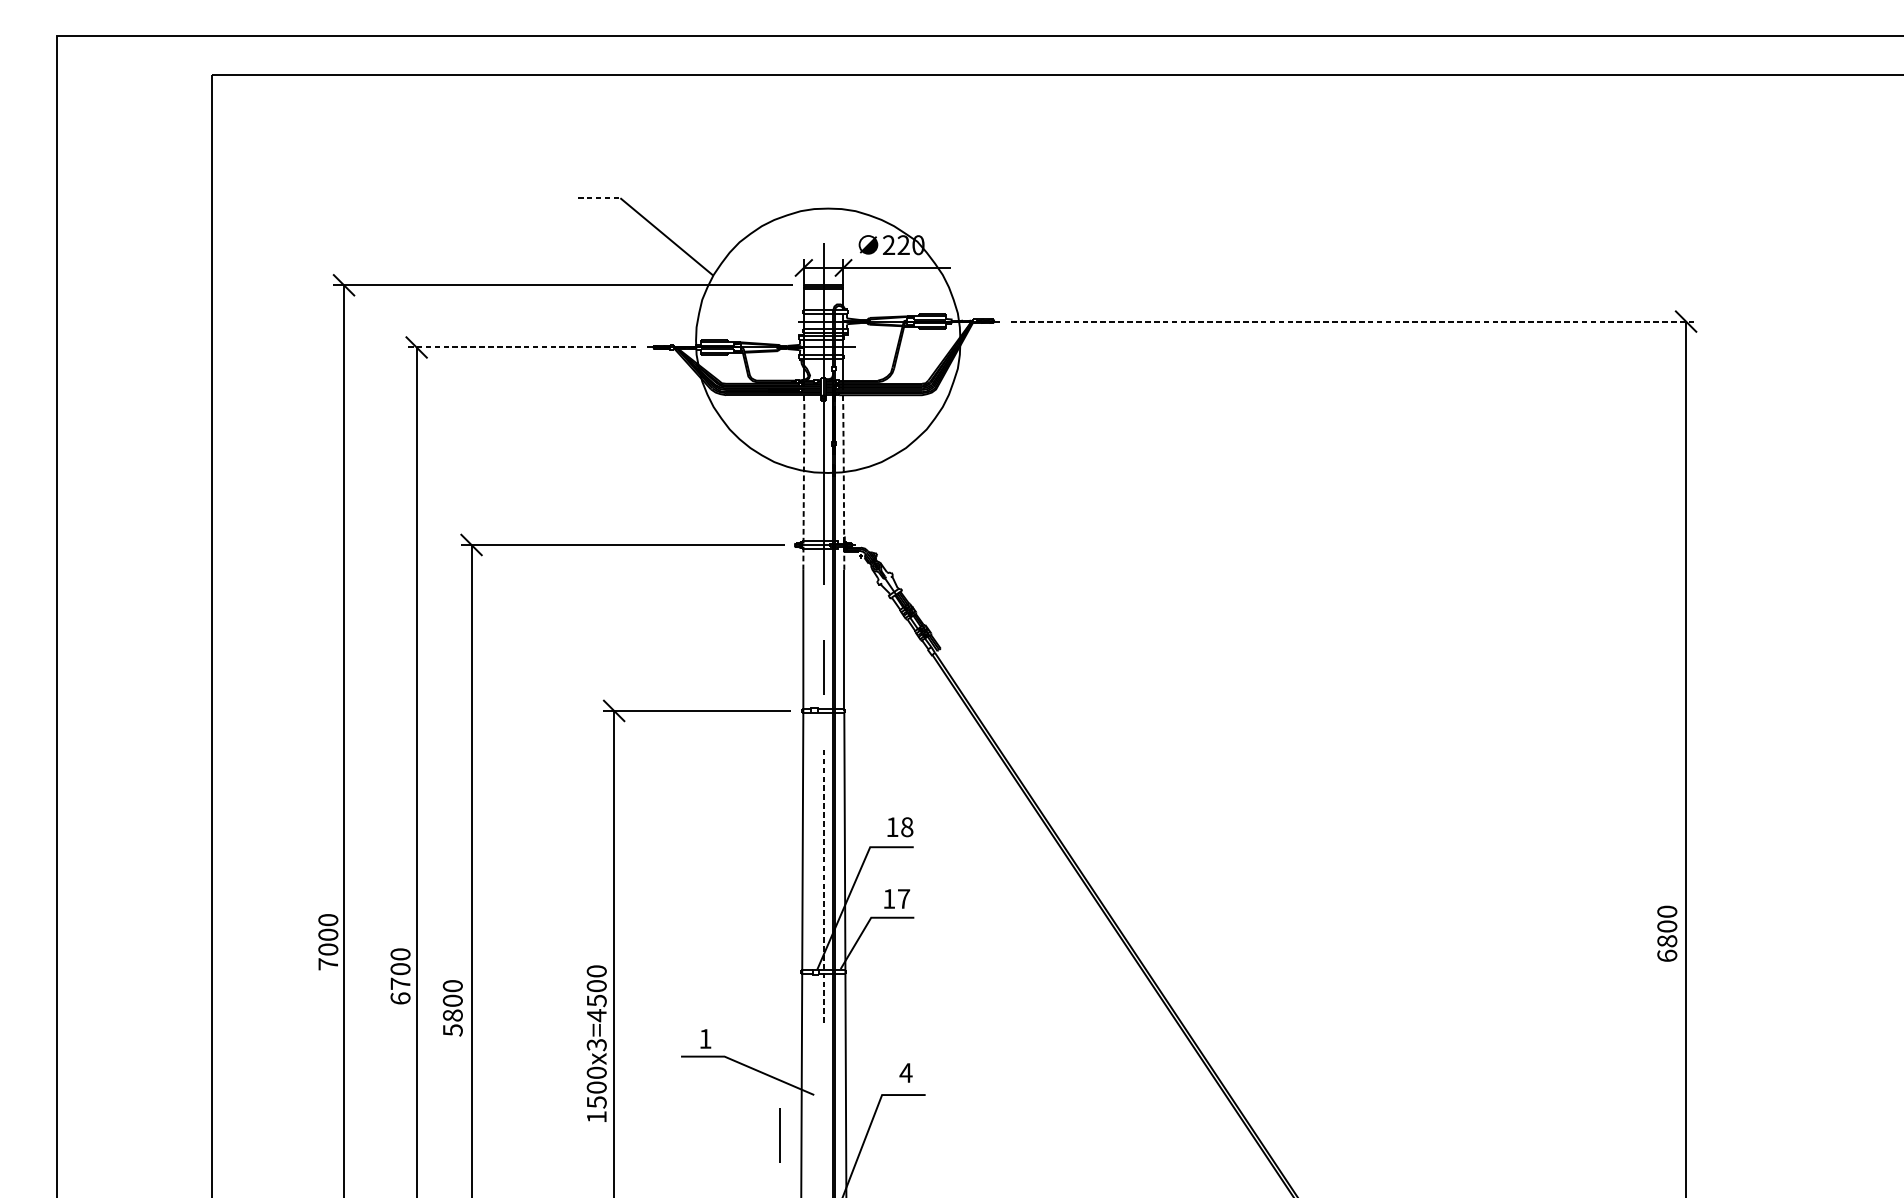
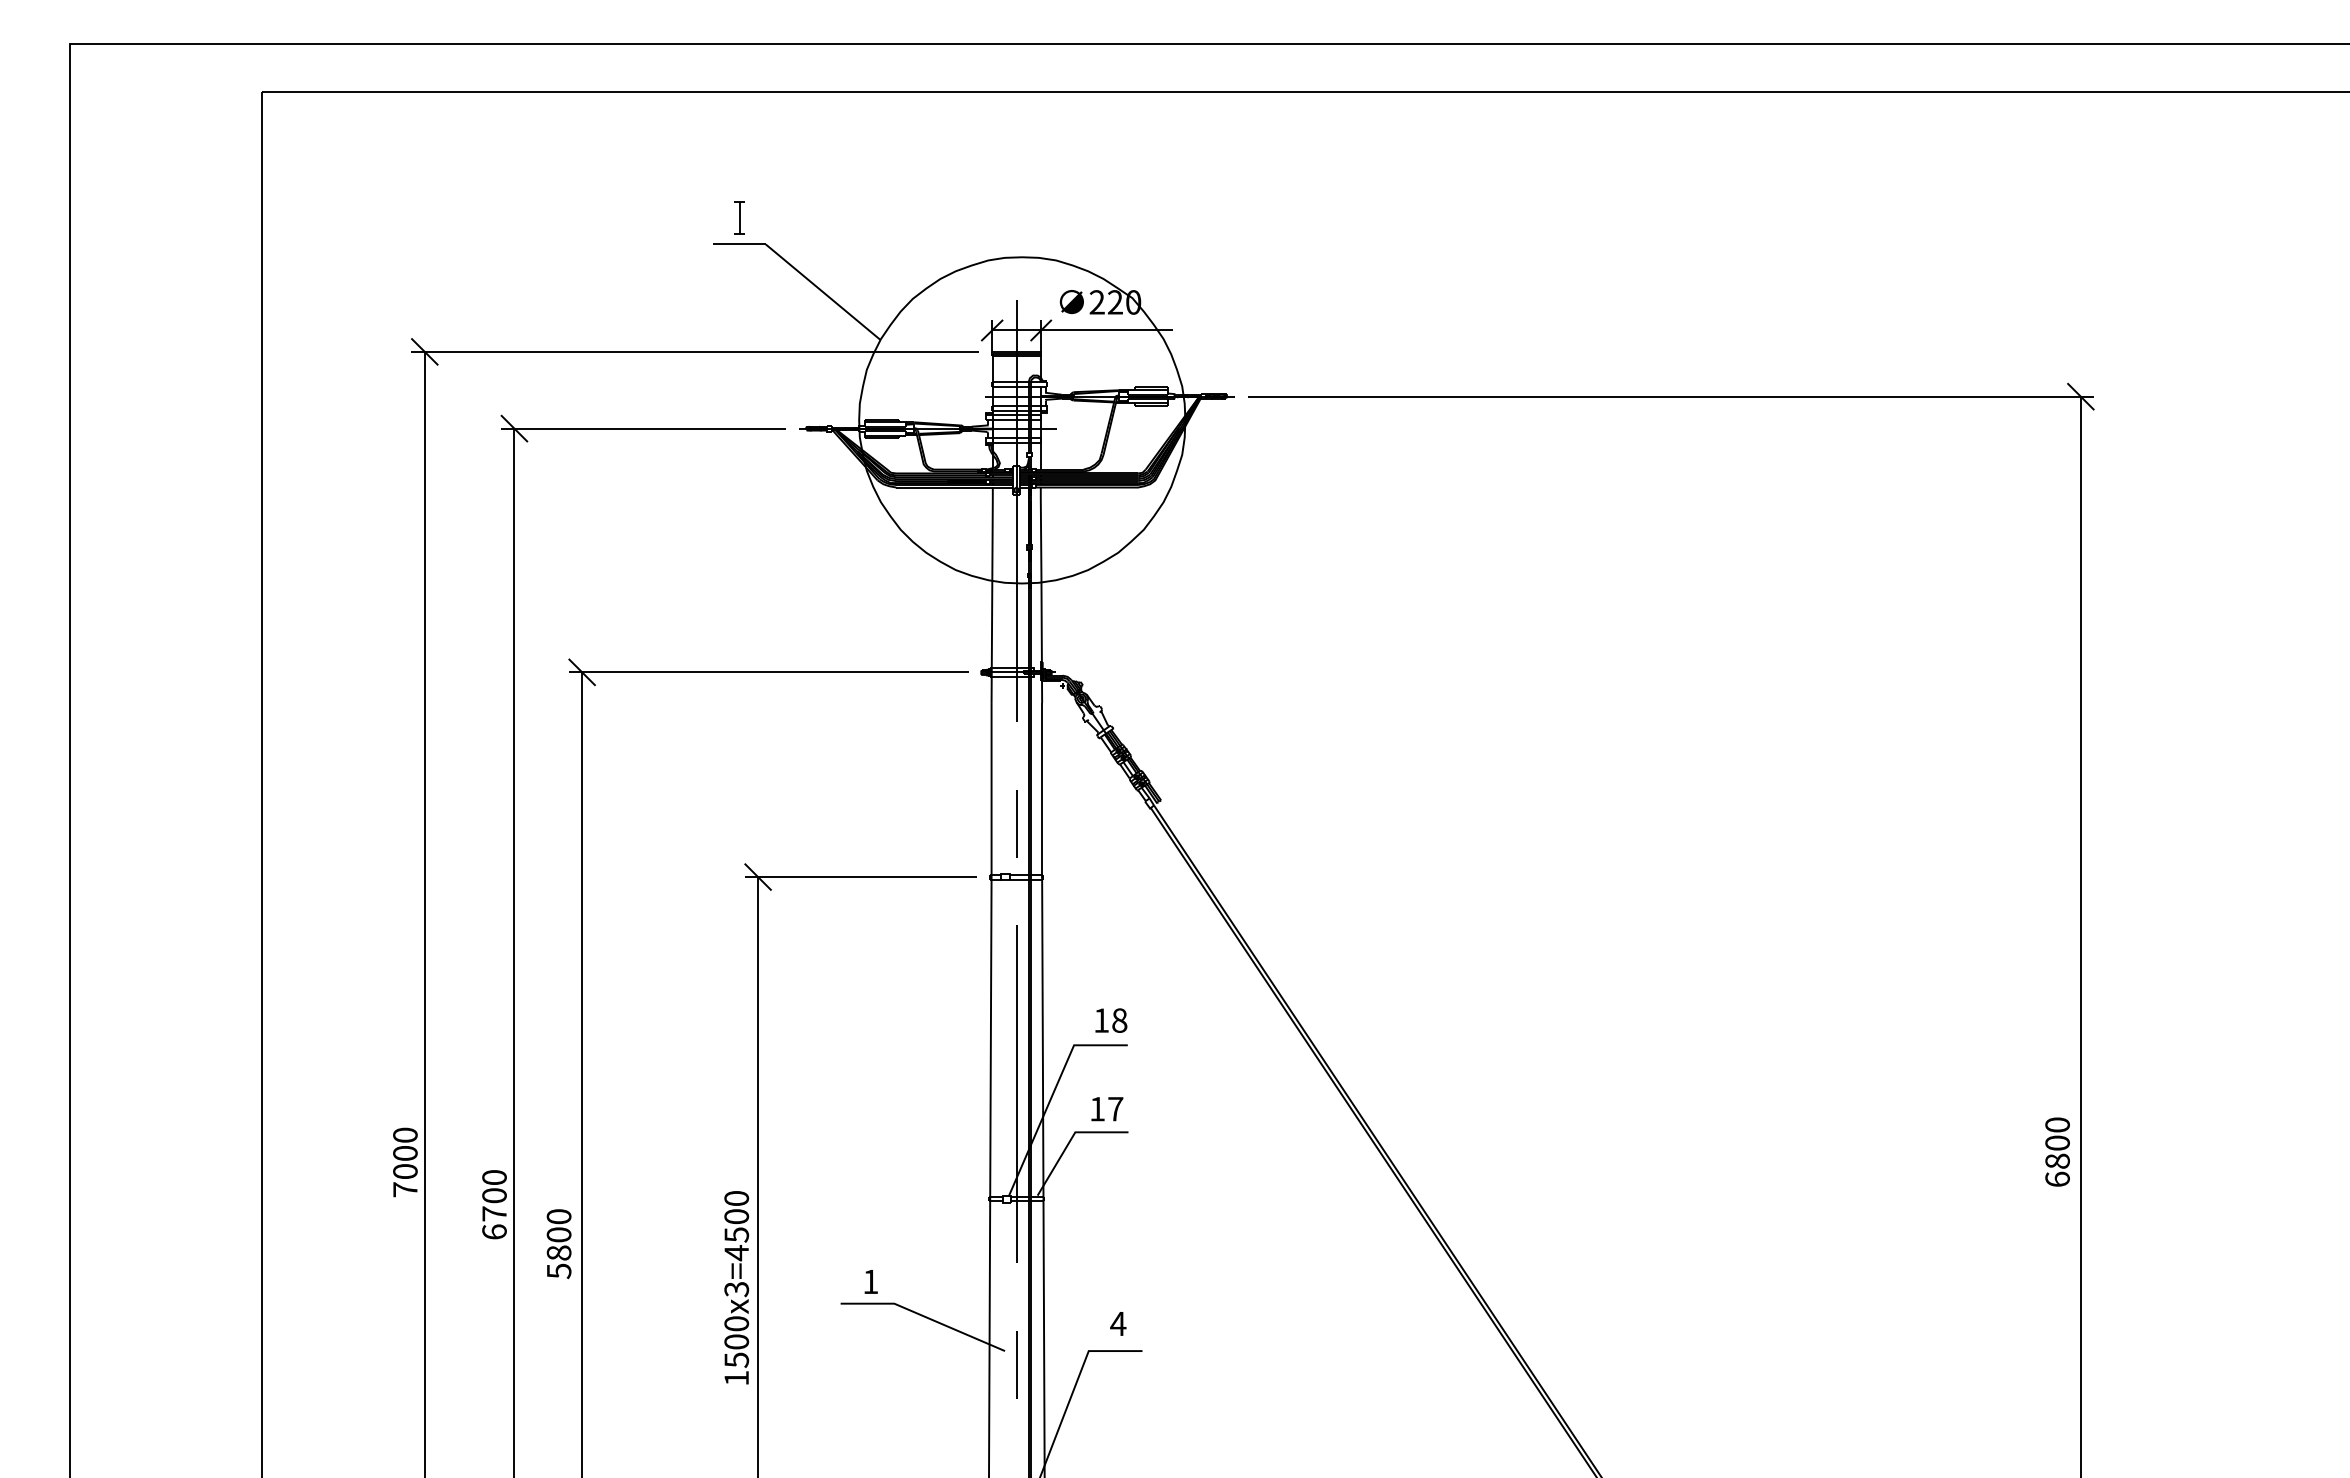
part: (599, 176) -> (739, 217), added
line: (599, 198) -> (740, 244), dashed -> solid
line: (1354, 321) -> (1671, 396), dashed -> solid
line: (520, 347) -> (642, 428), dashed -> solid
line: (843, 481) -> (1041, 594), dashed -> solid
line: (804, 482) -> (992, 595), dashed -> solid
line: (823, 887) -> (1016, 1094), dashed -> solid
line: (779, 1135) -> (1016, 1364), moved

